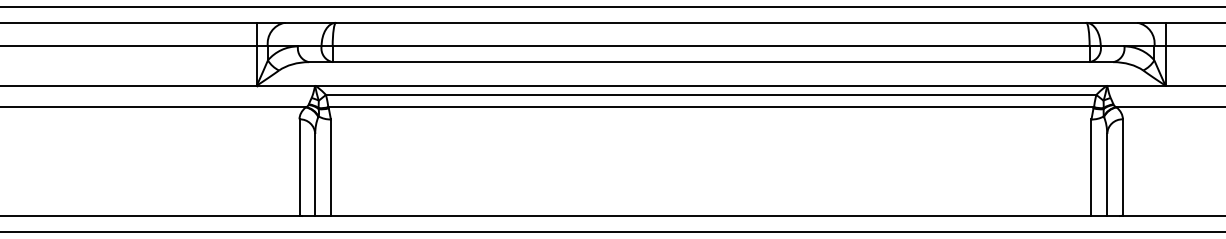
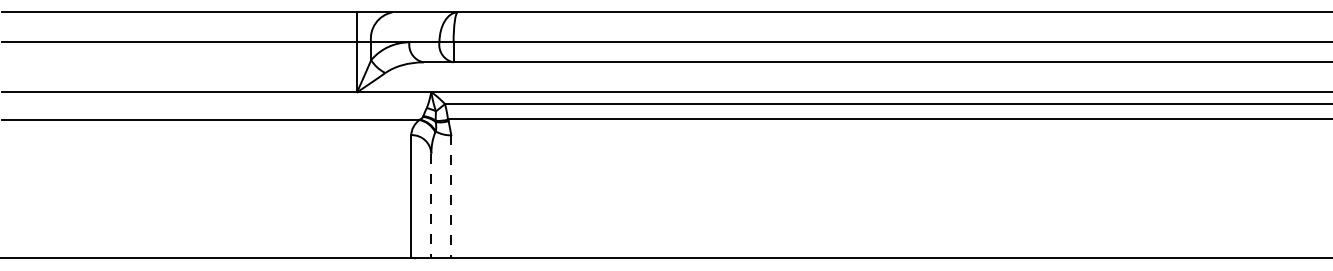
line: (330, 168) -> (450, 197), solid -> dashed
line: (315, 175) -> (431, 206), solid -> dashed

